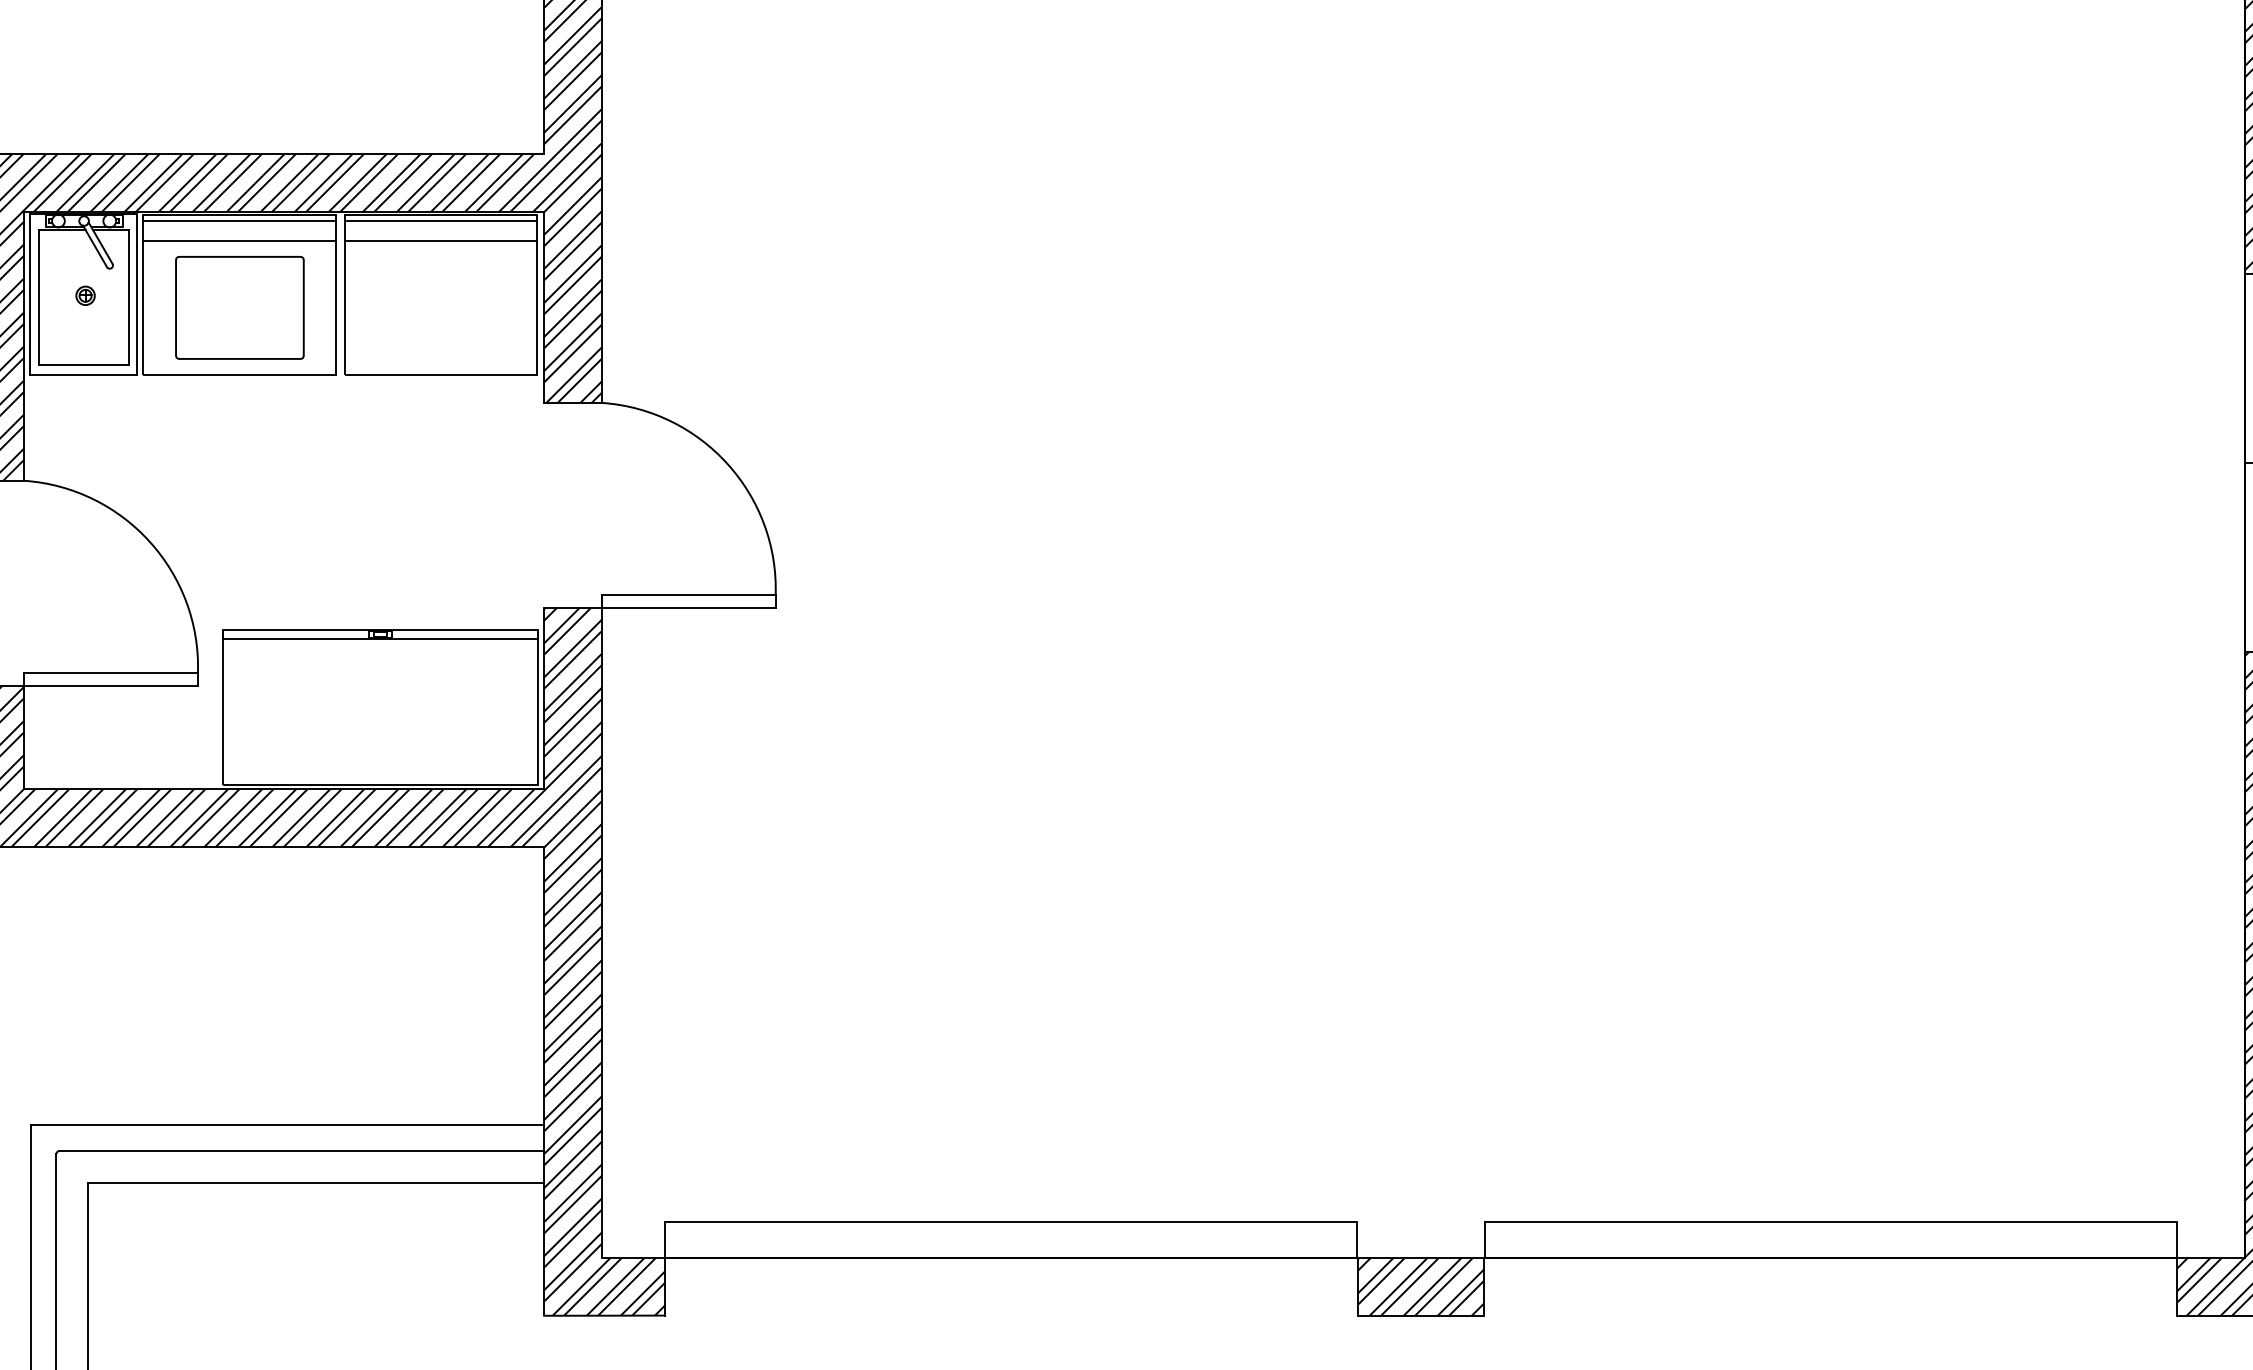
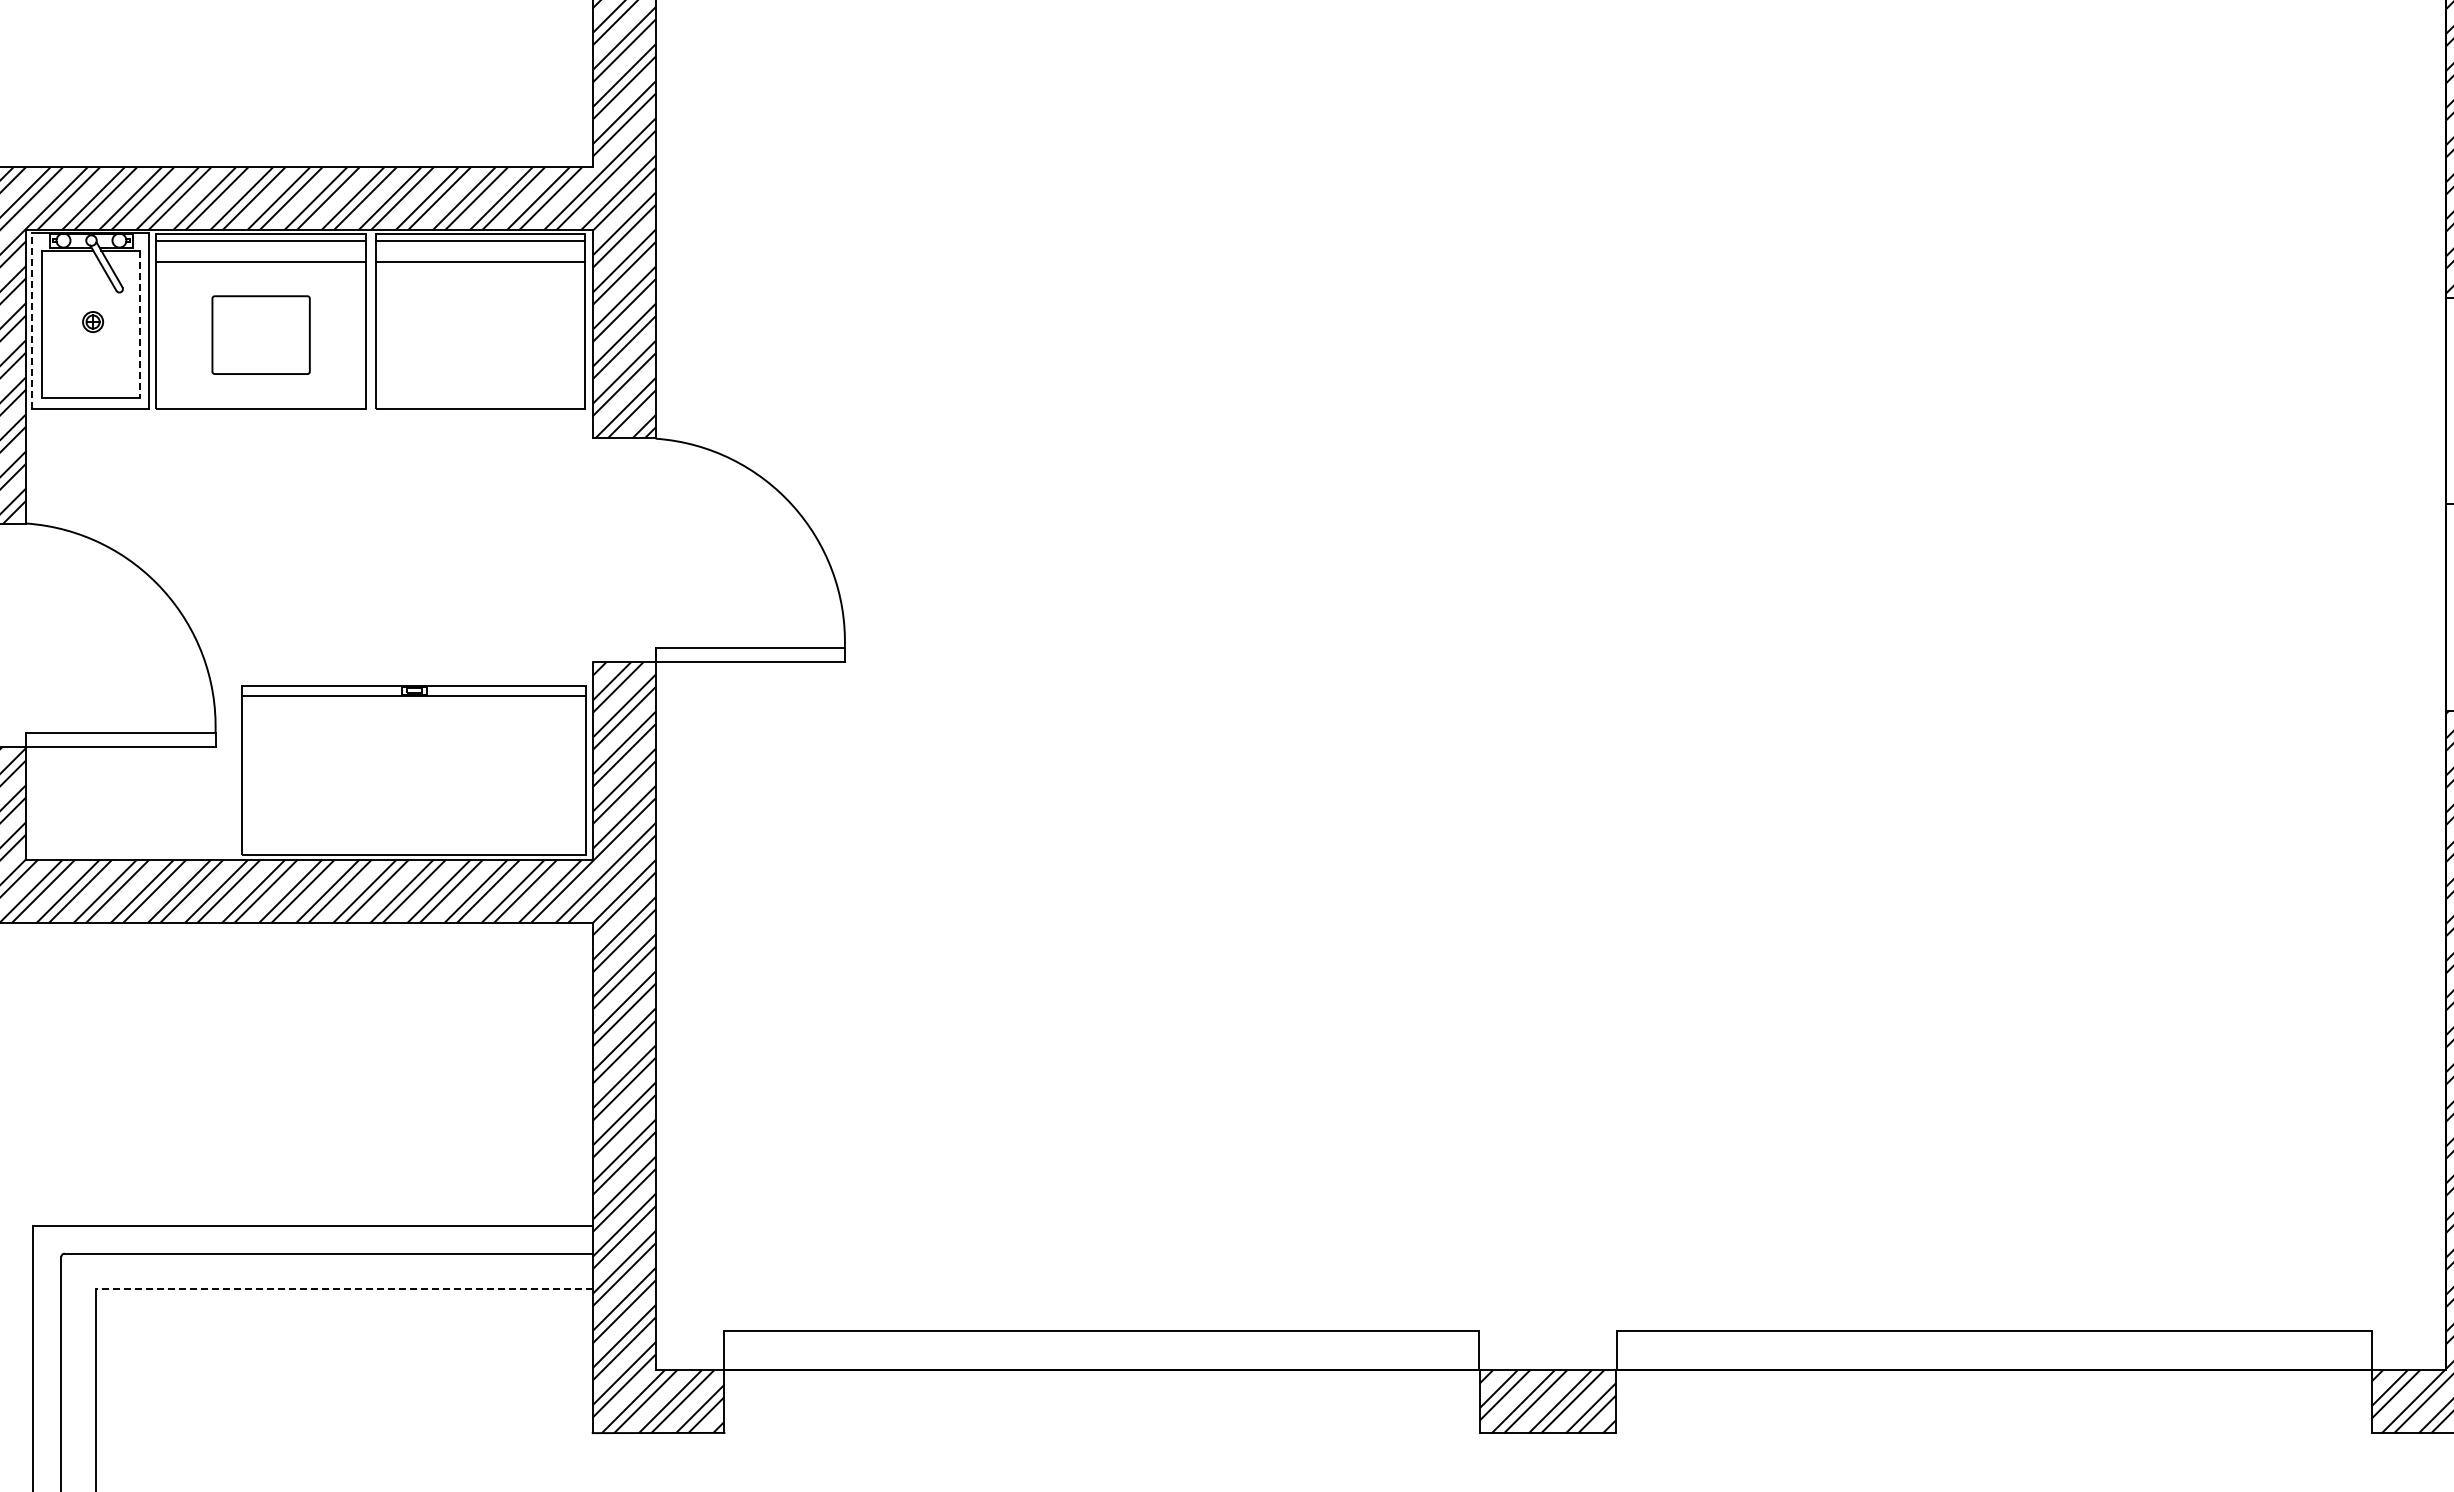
line: (29, 295) -> (32, 321), solid -> dashed
line: (128, 298) -> (139, 324), solid -> dashed
part: (239, 307) -> (260, 334), size x0.7
line: (316, 1183) -> (344, 1288), solid -> dashed

